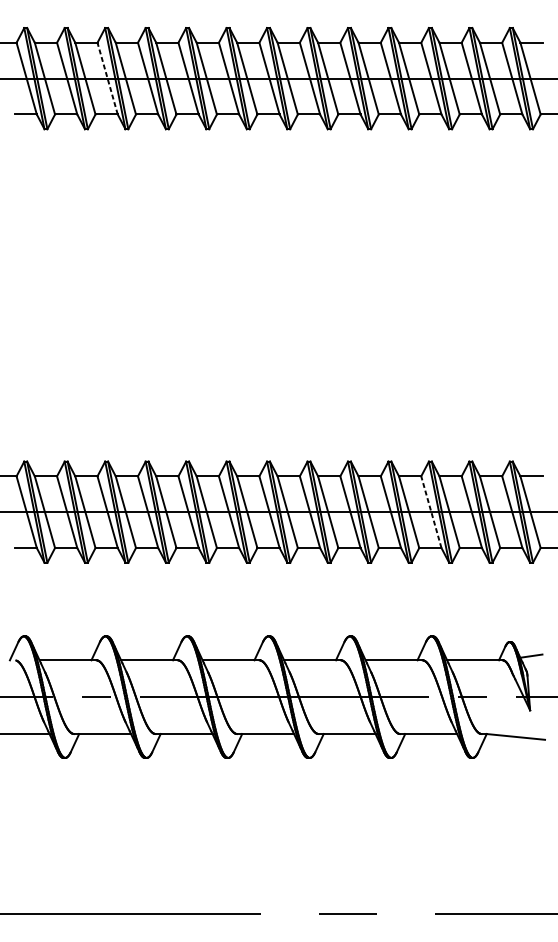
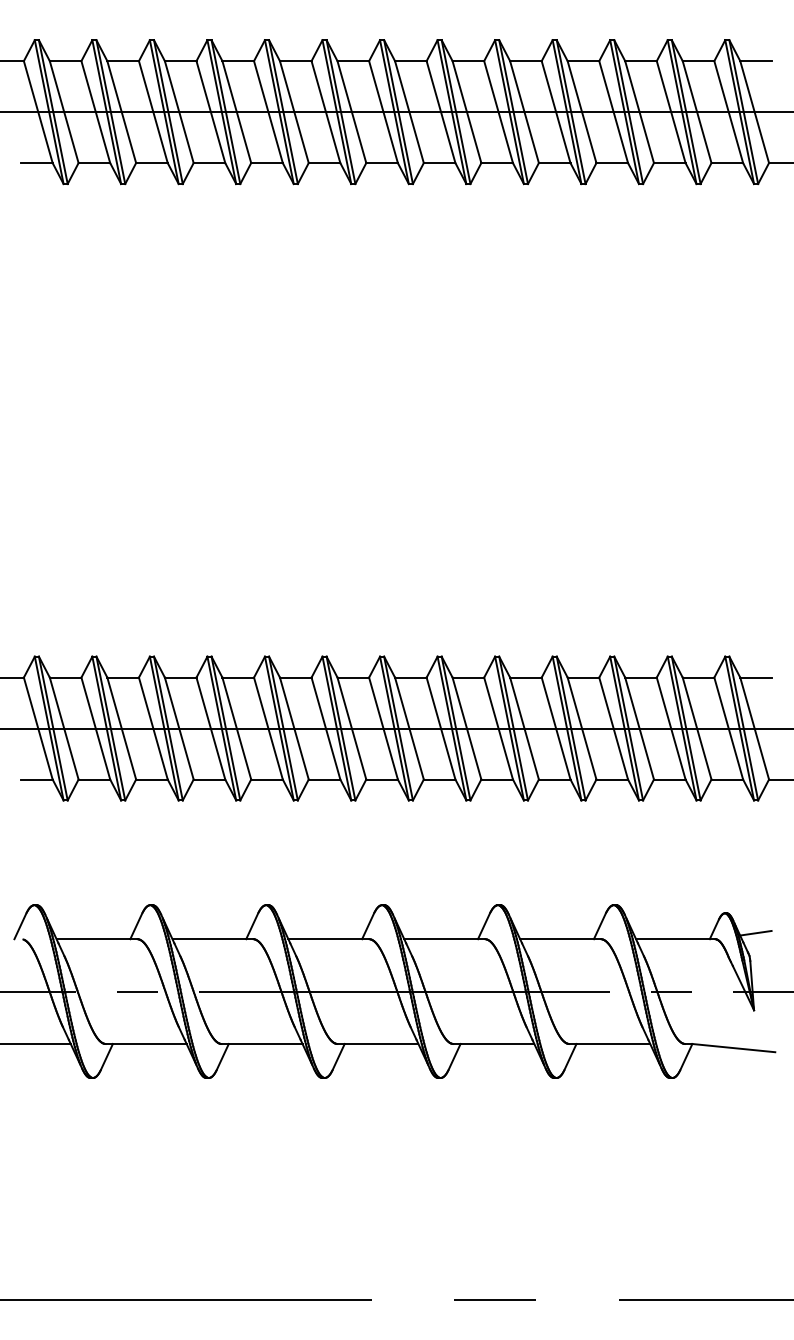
line: (107, 78) -> (153, 112), dashed -> solid
line: (431, 512) -> (613, 728), dashed -> solid

